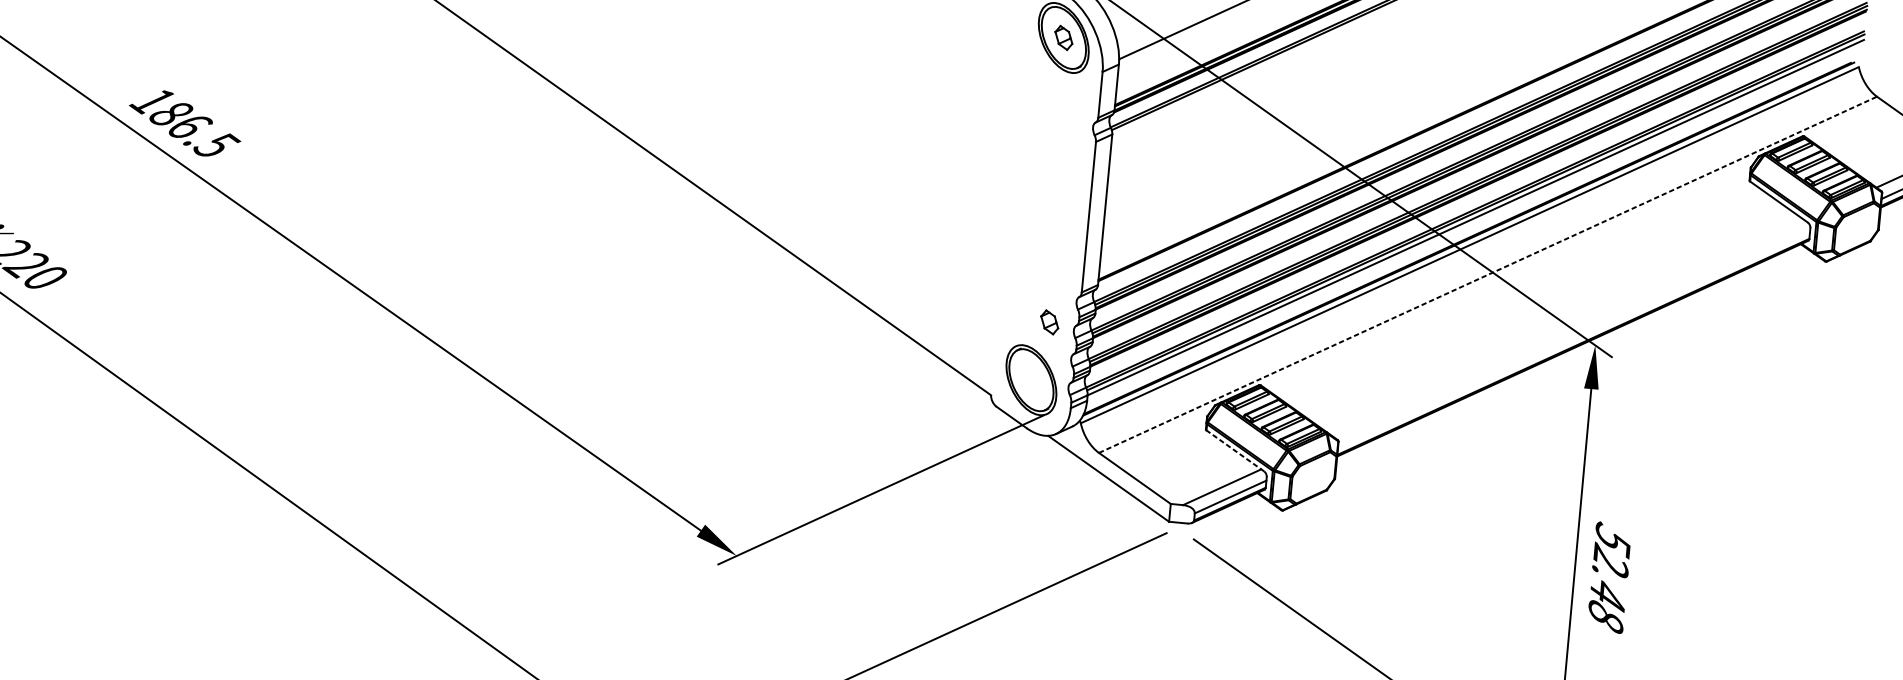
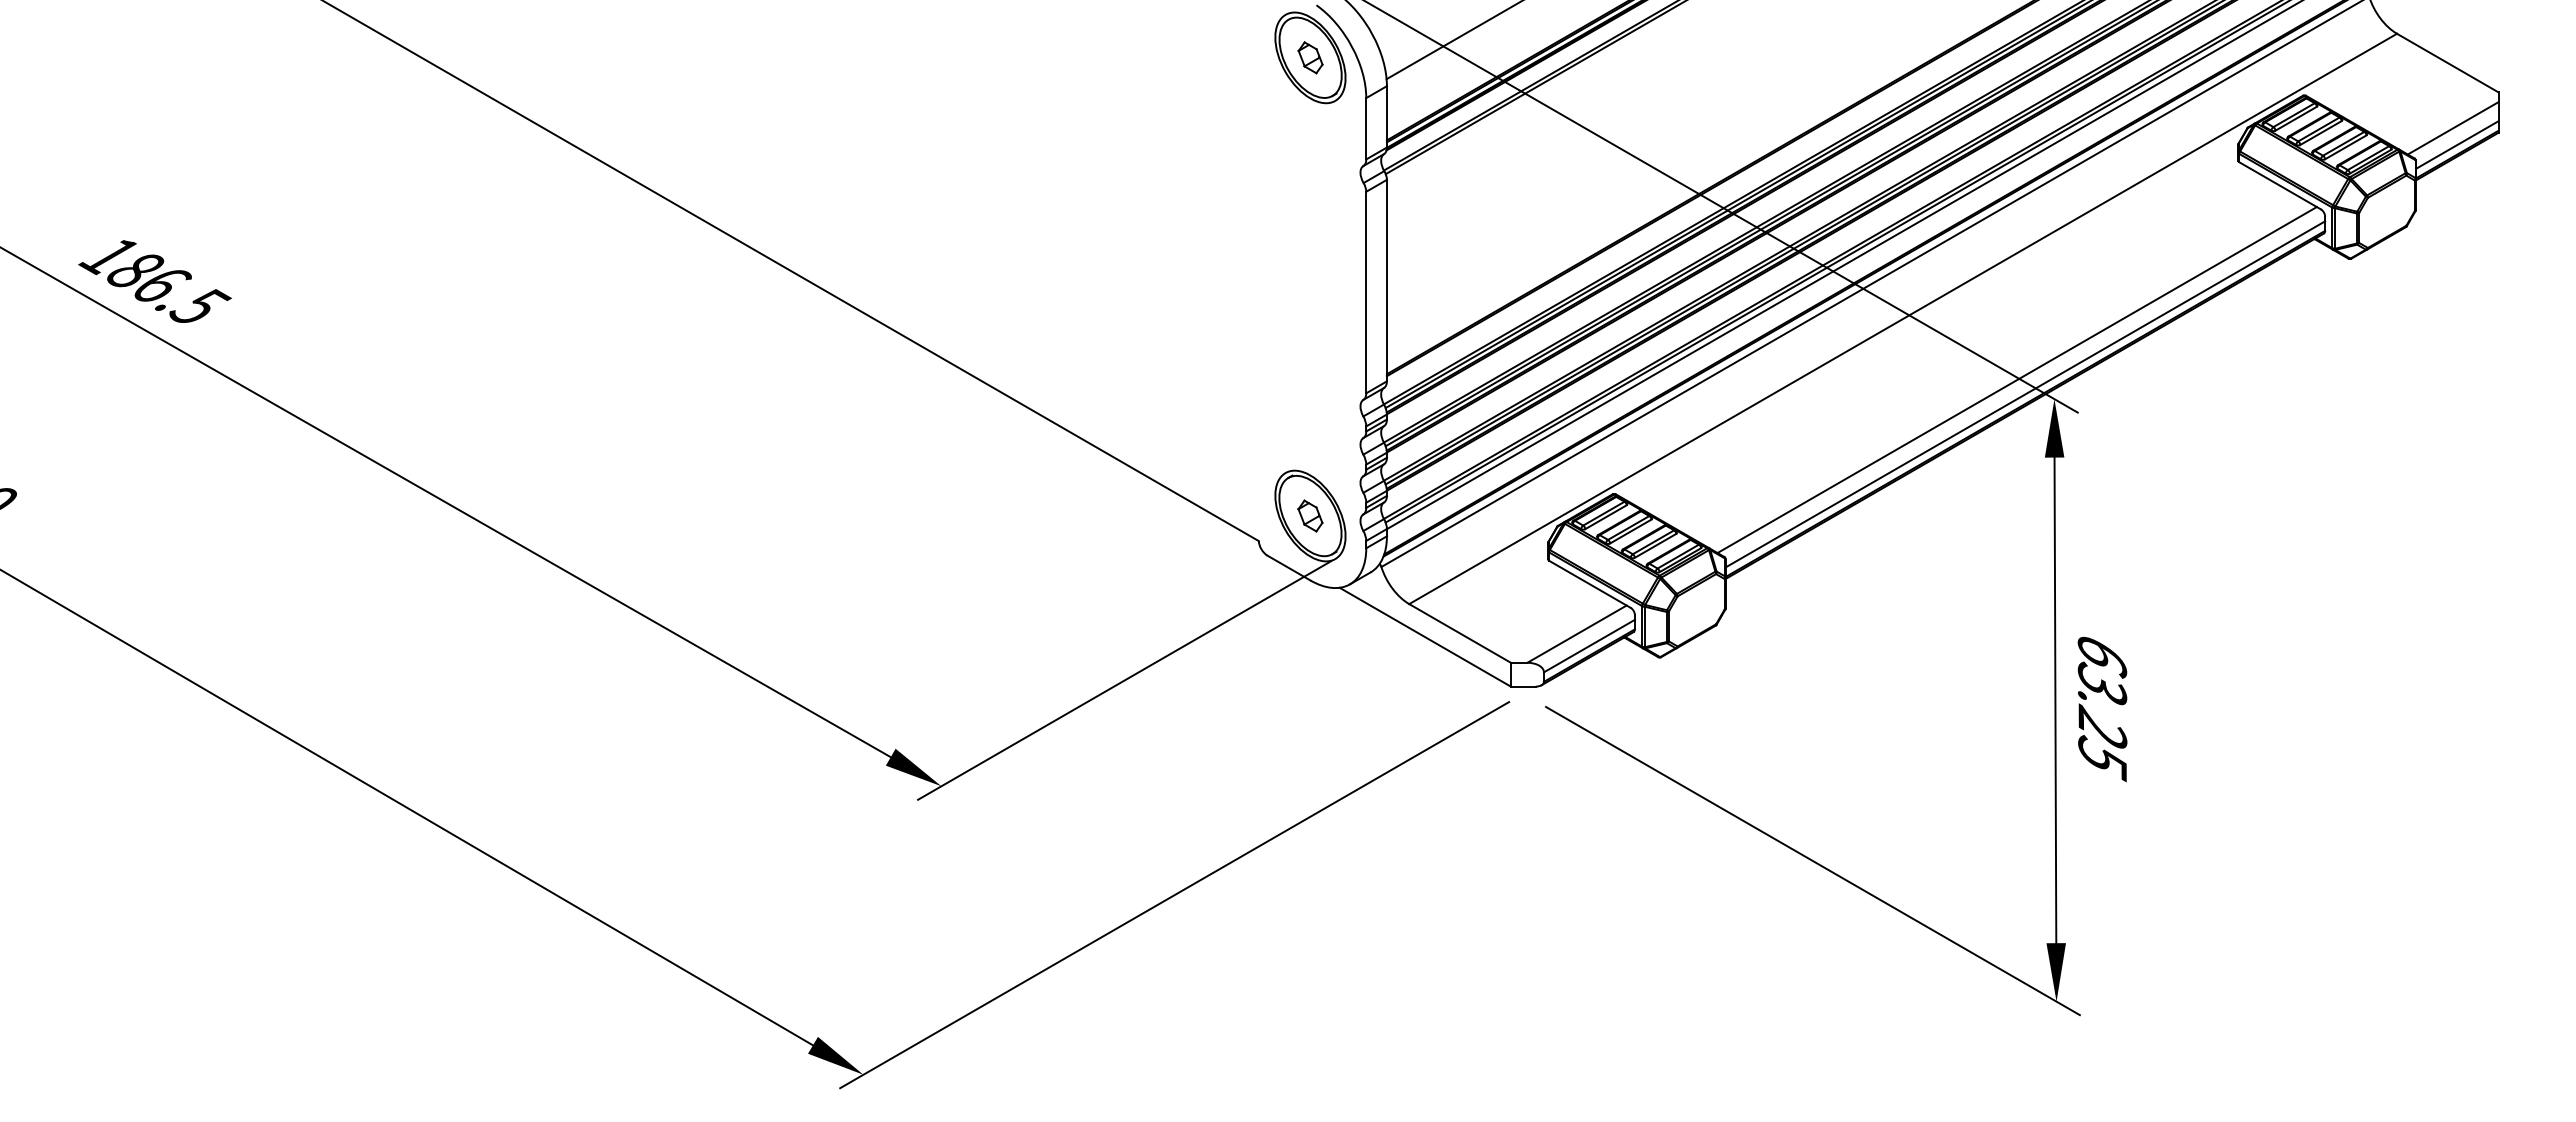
line: (1488, 274) -> (1903, 318), dashed -> solid
part: (1049, 321) -> (1310, 515), moved
line: (1568, 328) -> (2016, 380), added
line: (1574, 339) -> (2025, 394), added
line: (1235, 451) -> (1589, 584), dashed -> solid
text: (1609, 579) -> (2102, 707), 52.48 -> 63.25

